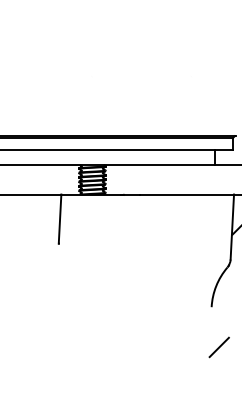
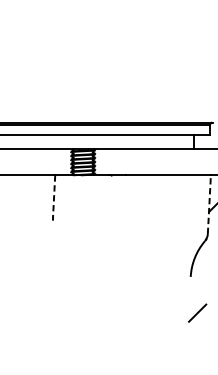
line: (60, 219) -> (54, 197), solid -> dashed
line: (232, 227) -> (209, 205), solid -> dashed

